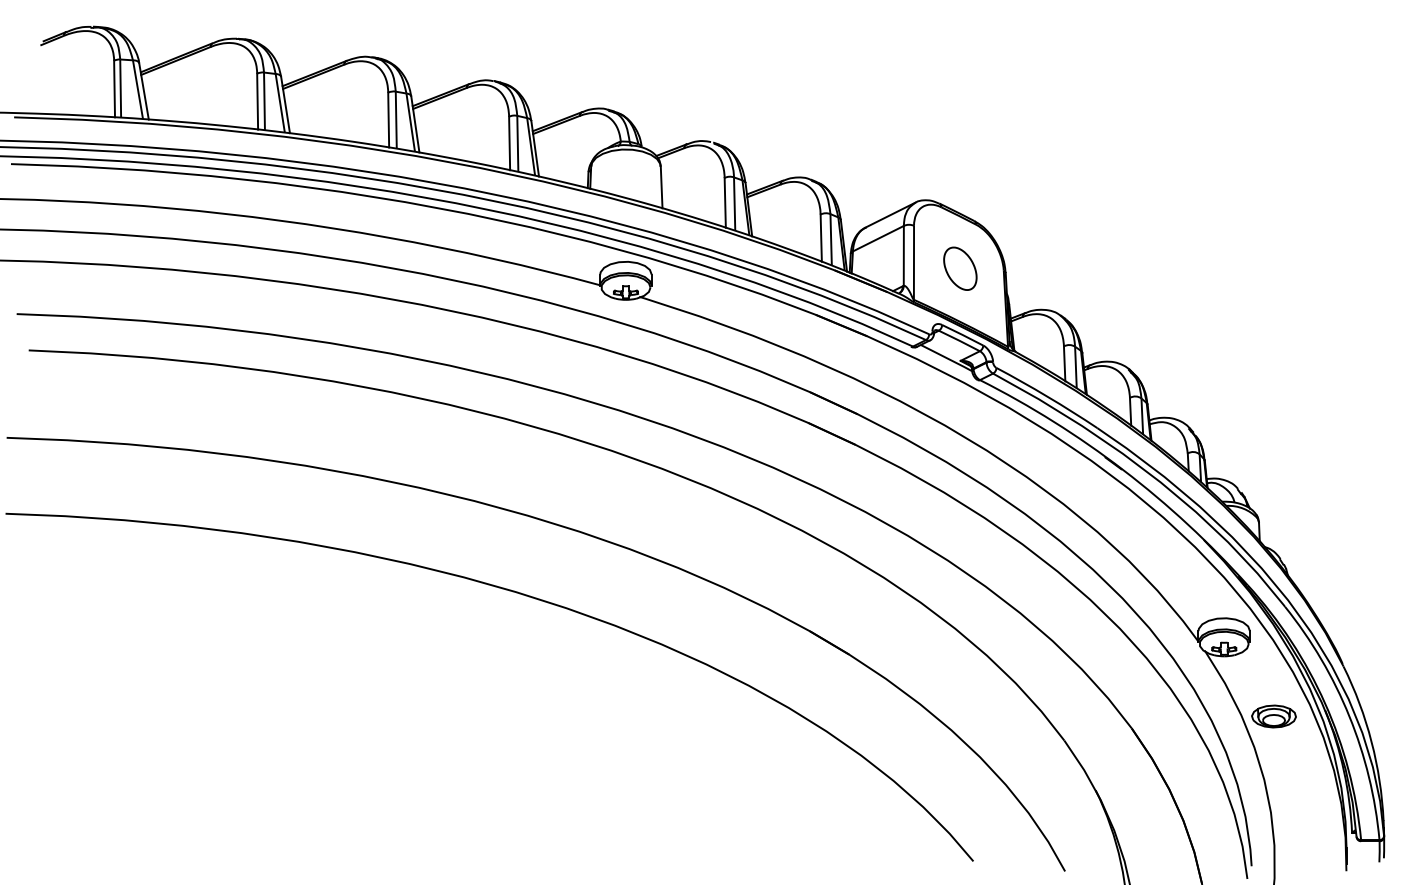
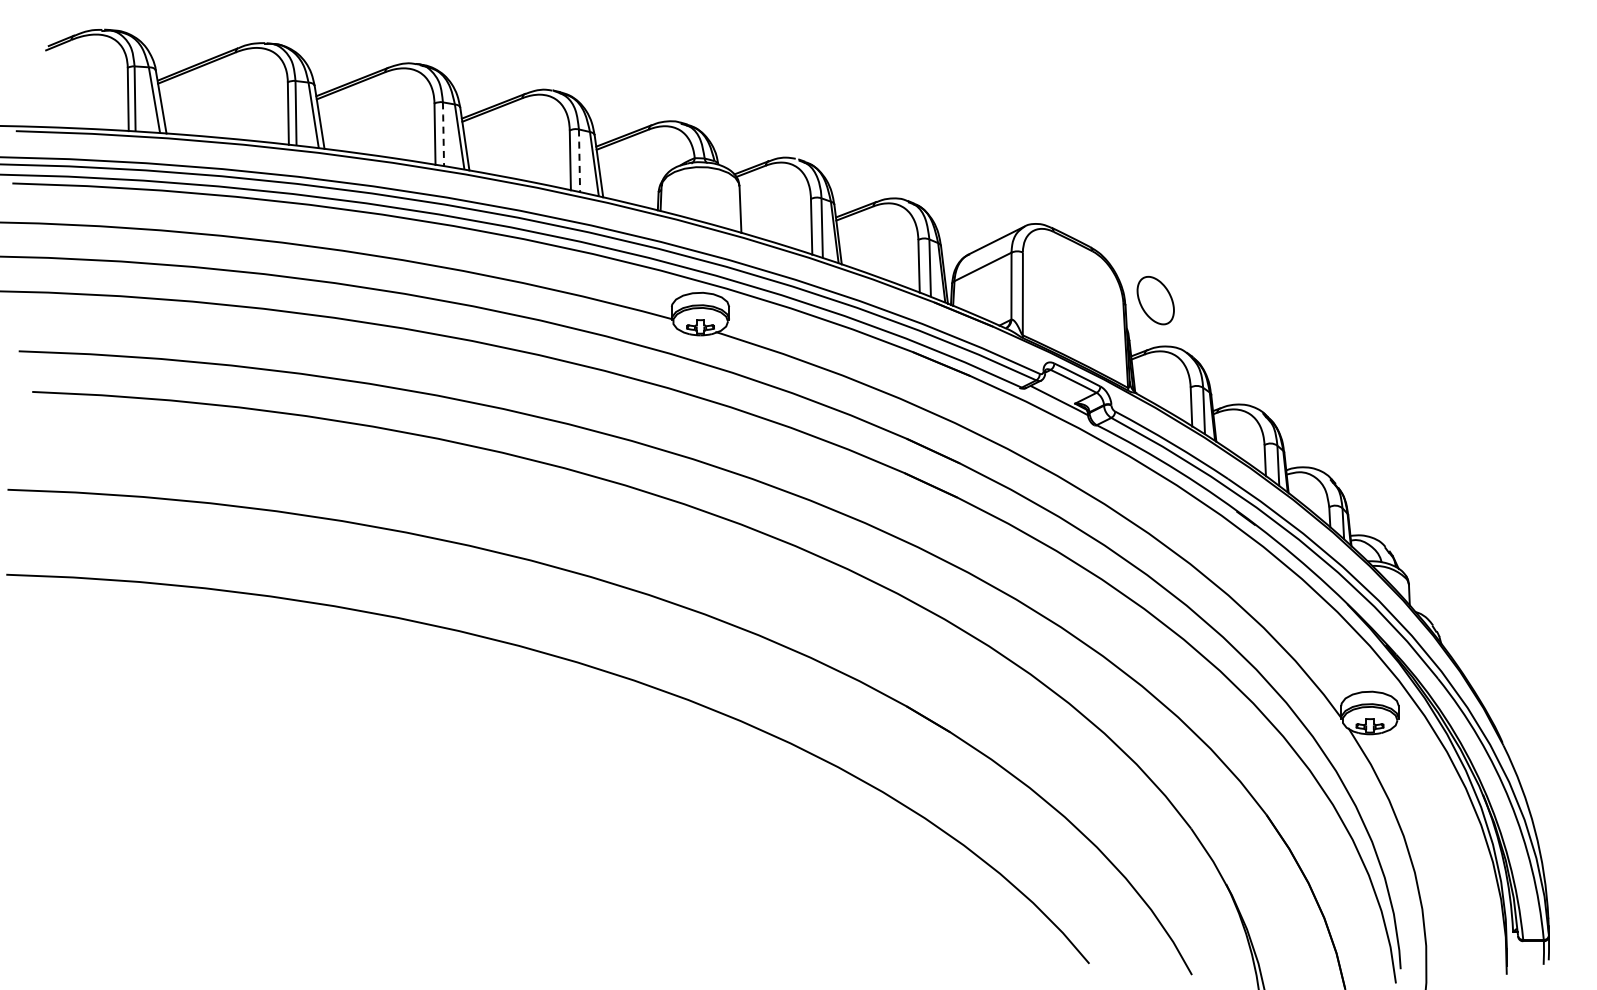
line: (396, 119) -> (443, 133), solid -> dashed
line: (517, 143) -> (579, 160), solid -> dashed
part: (960, 268) -> (1155, 300), moved
part: (1273, 716) -> (1425, 801), removed

